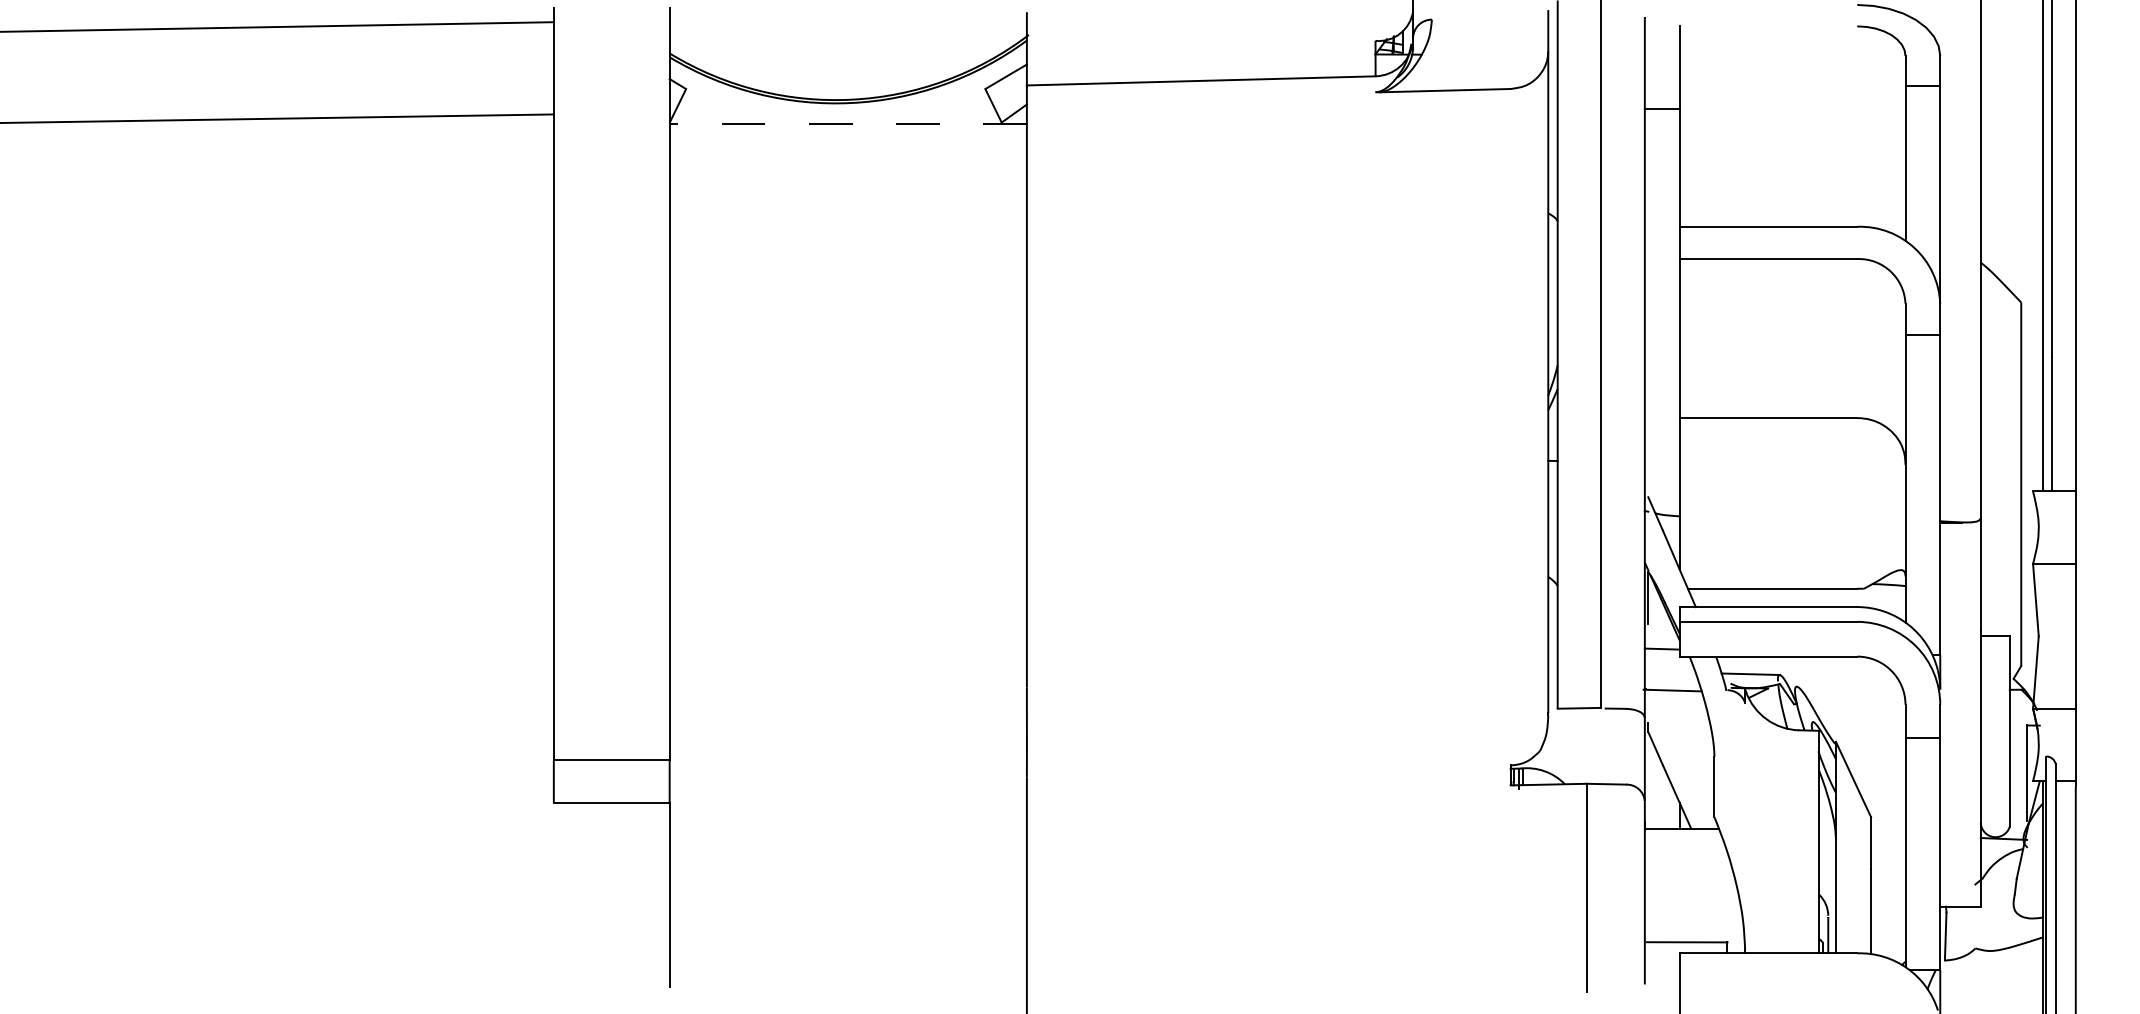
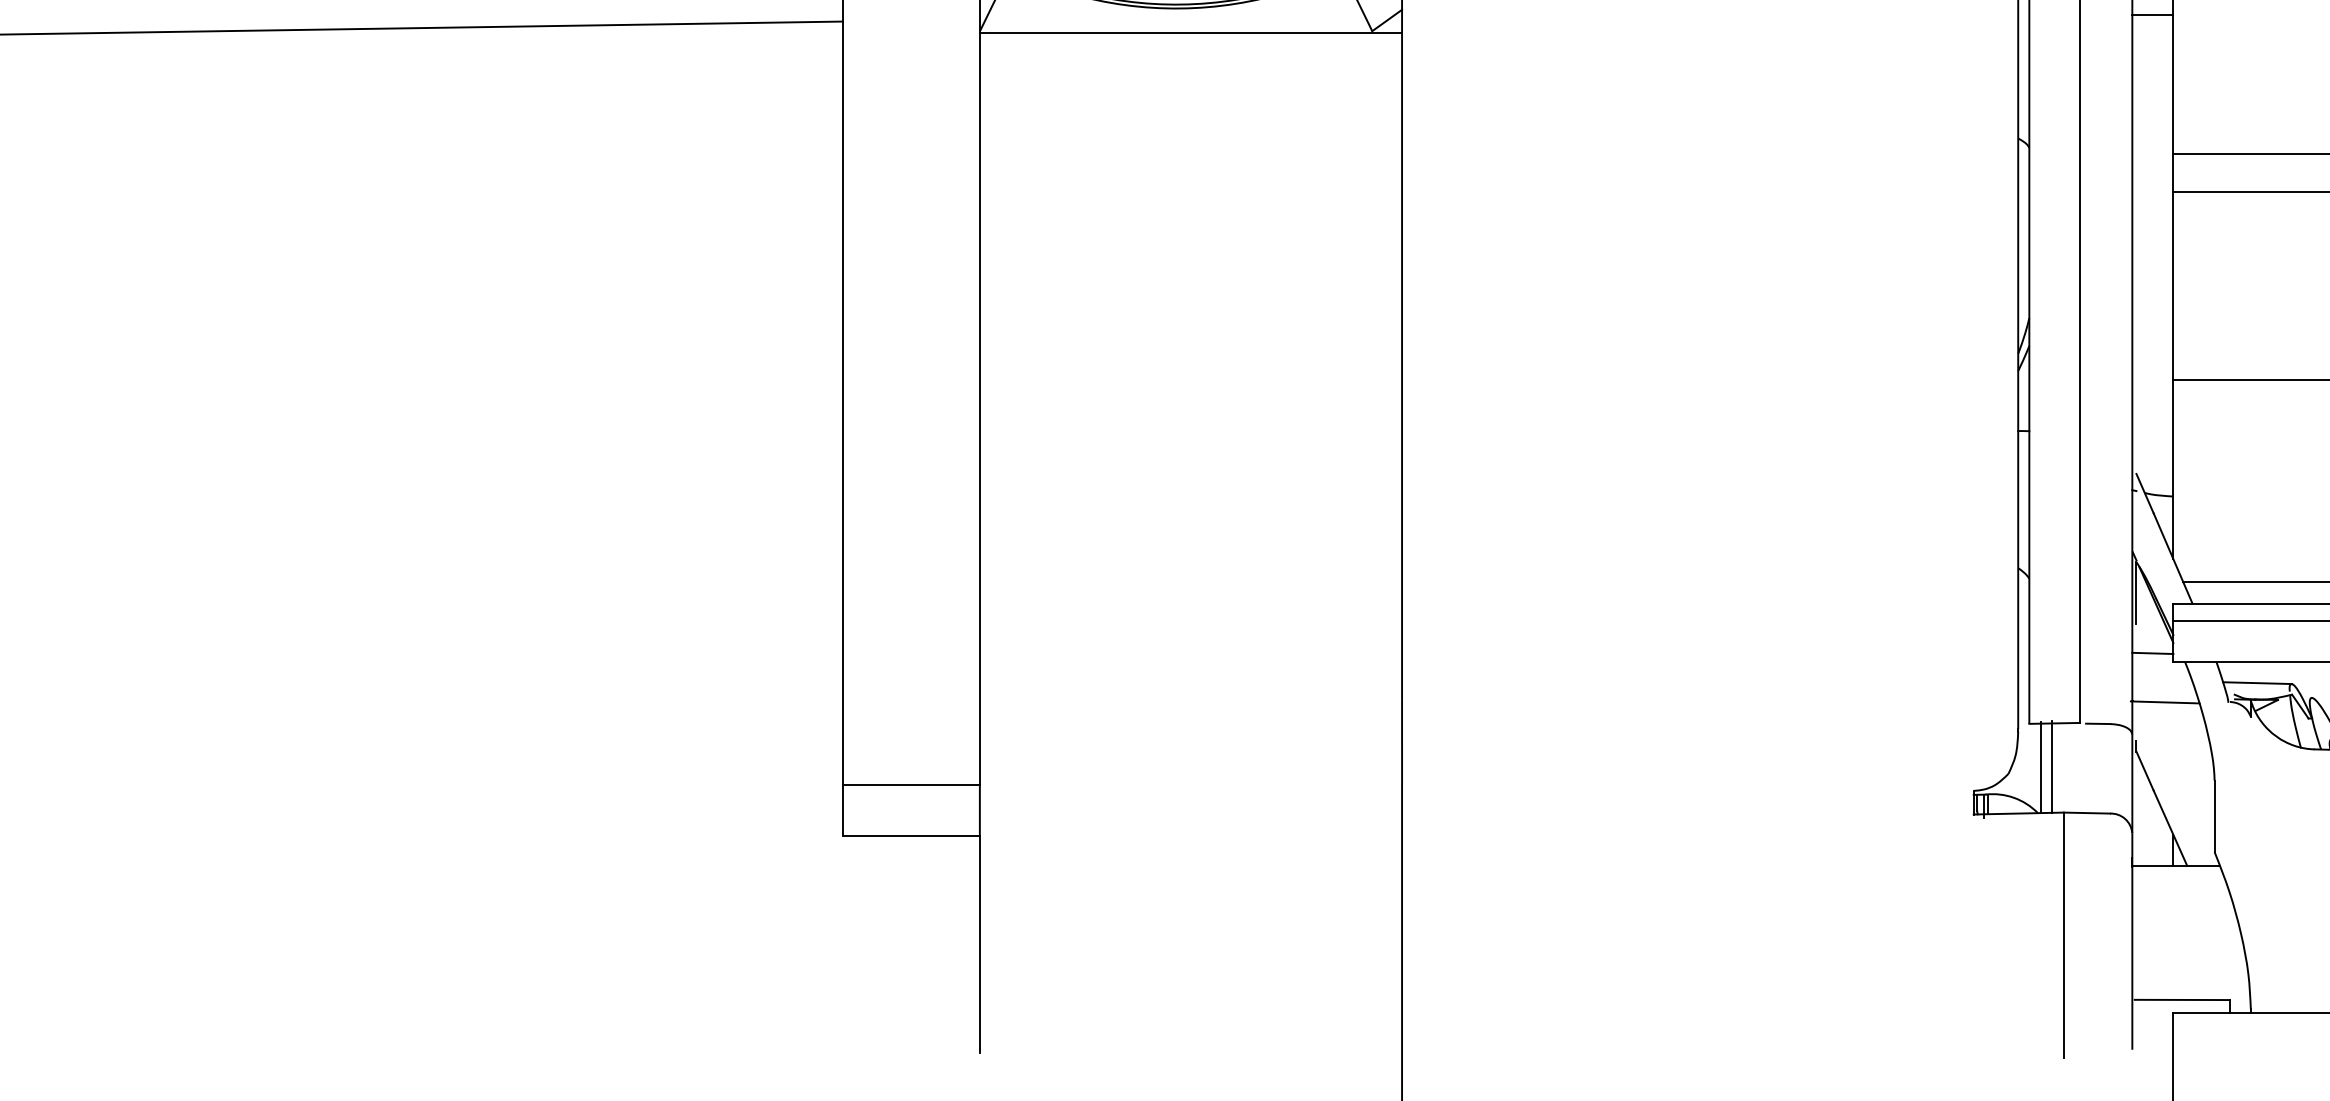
line: (848, 124) -> (1191, 33), dashed -> solid
line: (1576, 744) -> (2051, 766), added
line: (1567, 745) -> (2040, 767), added

